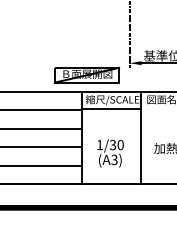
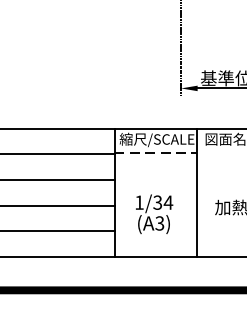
part: (87, 74) -> (122, 104), removed
line: (111, 109) -> (155, 153), solid -> dashed
text: (120, 144) -> (168, 201), 1/30 -> 1/34

